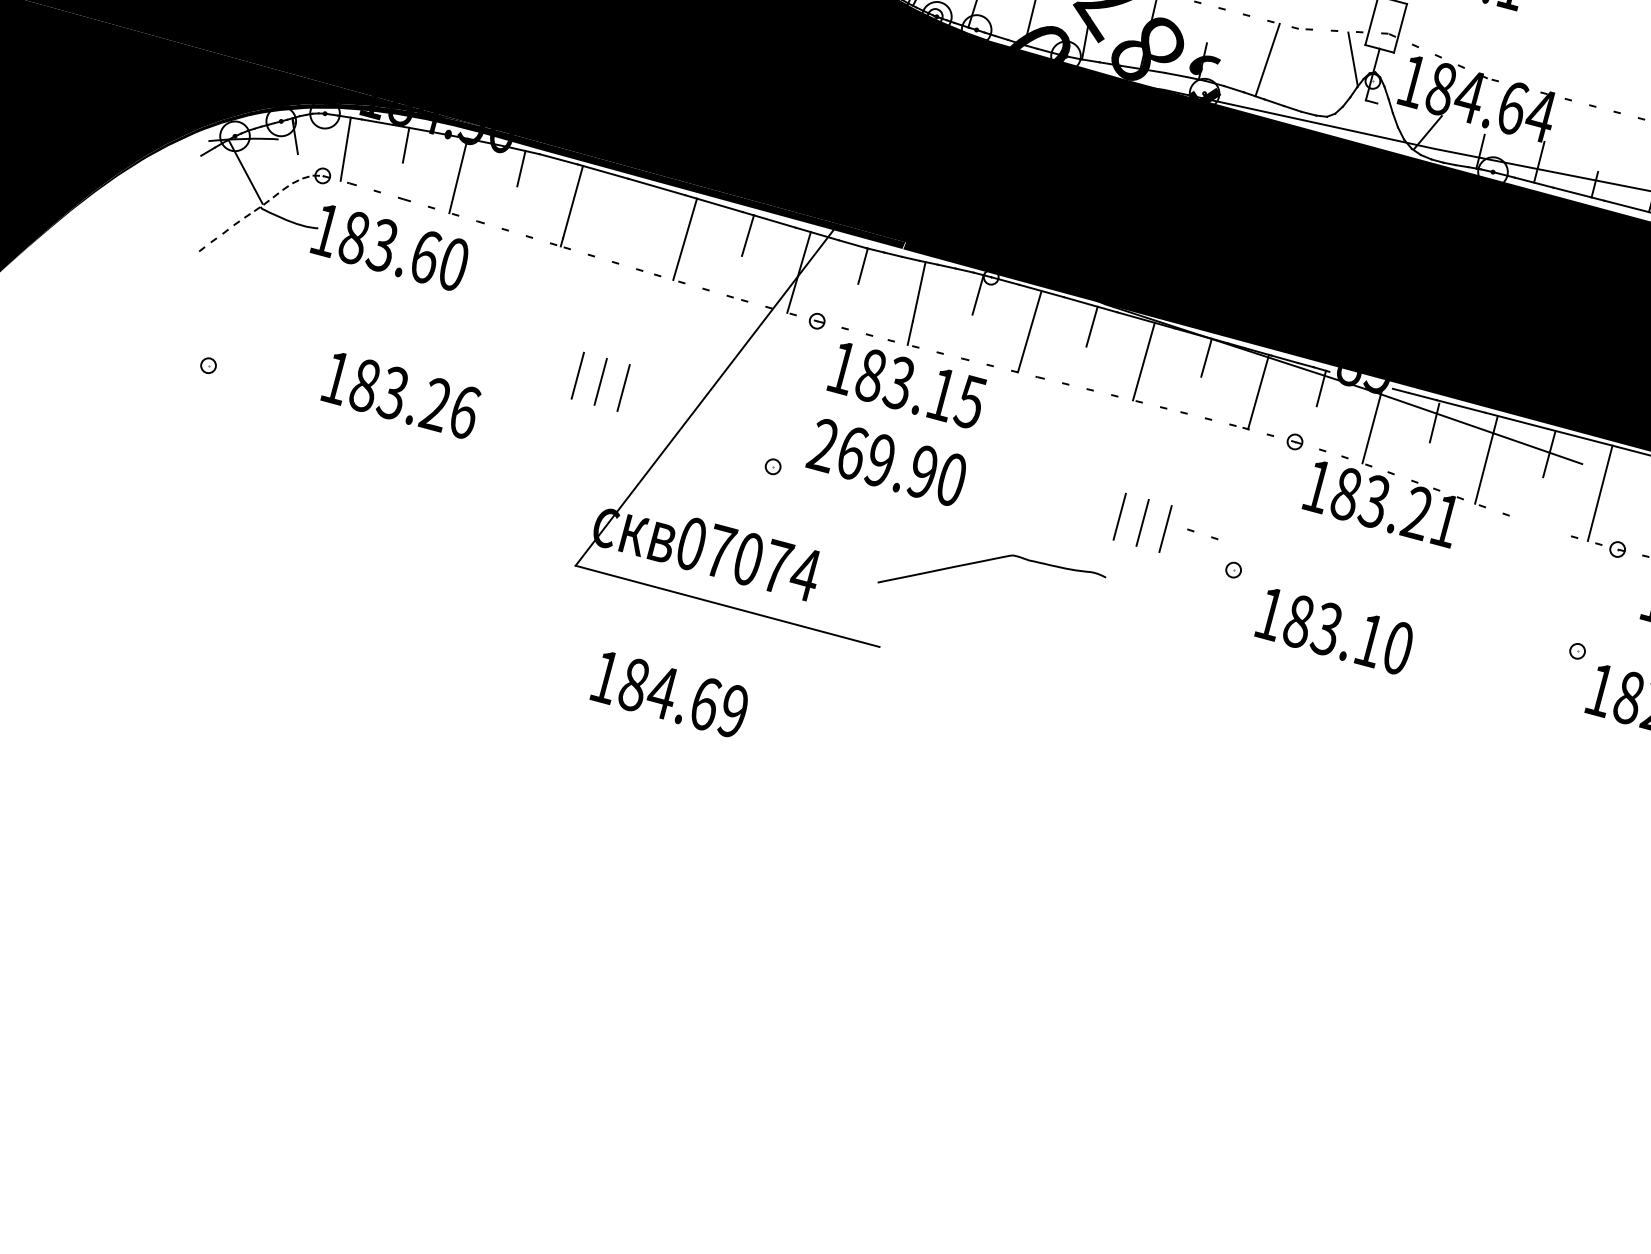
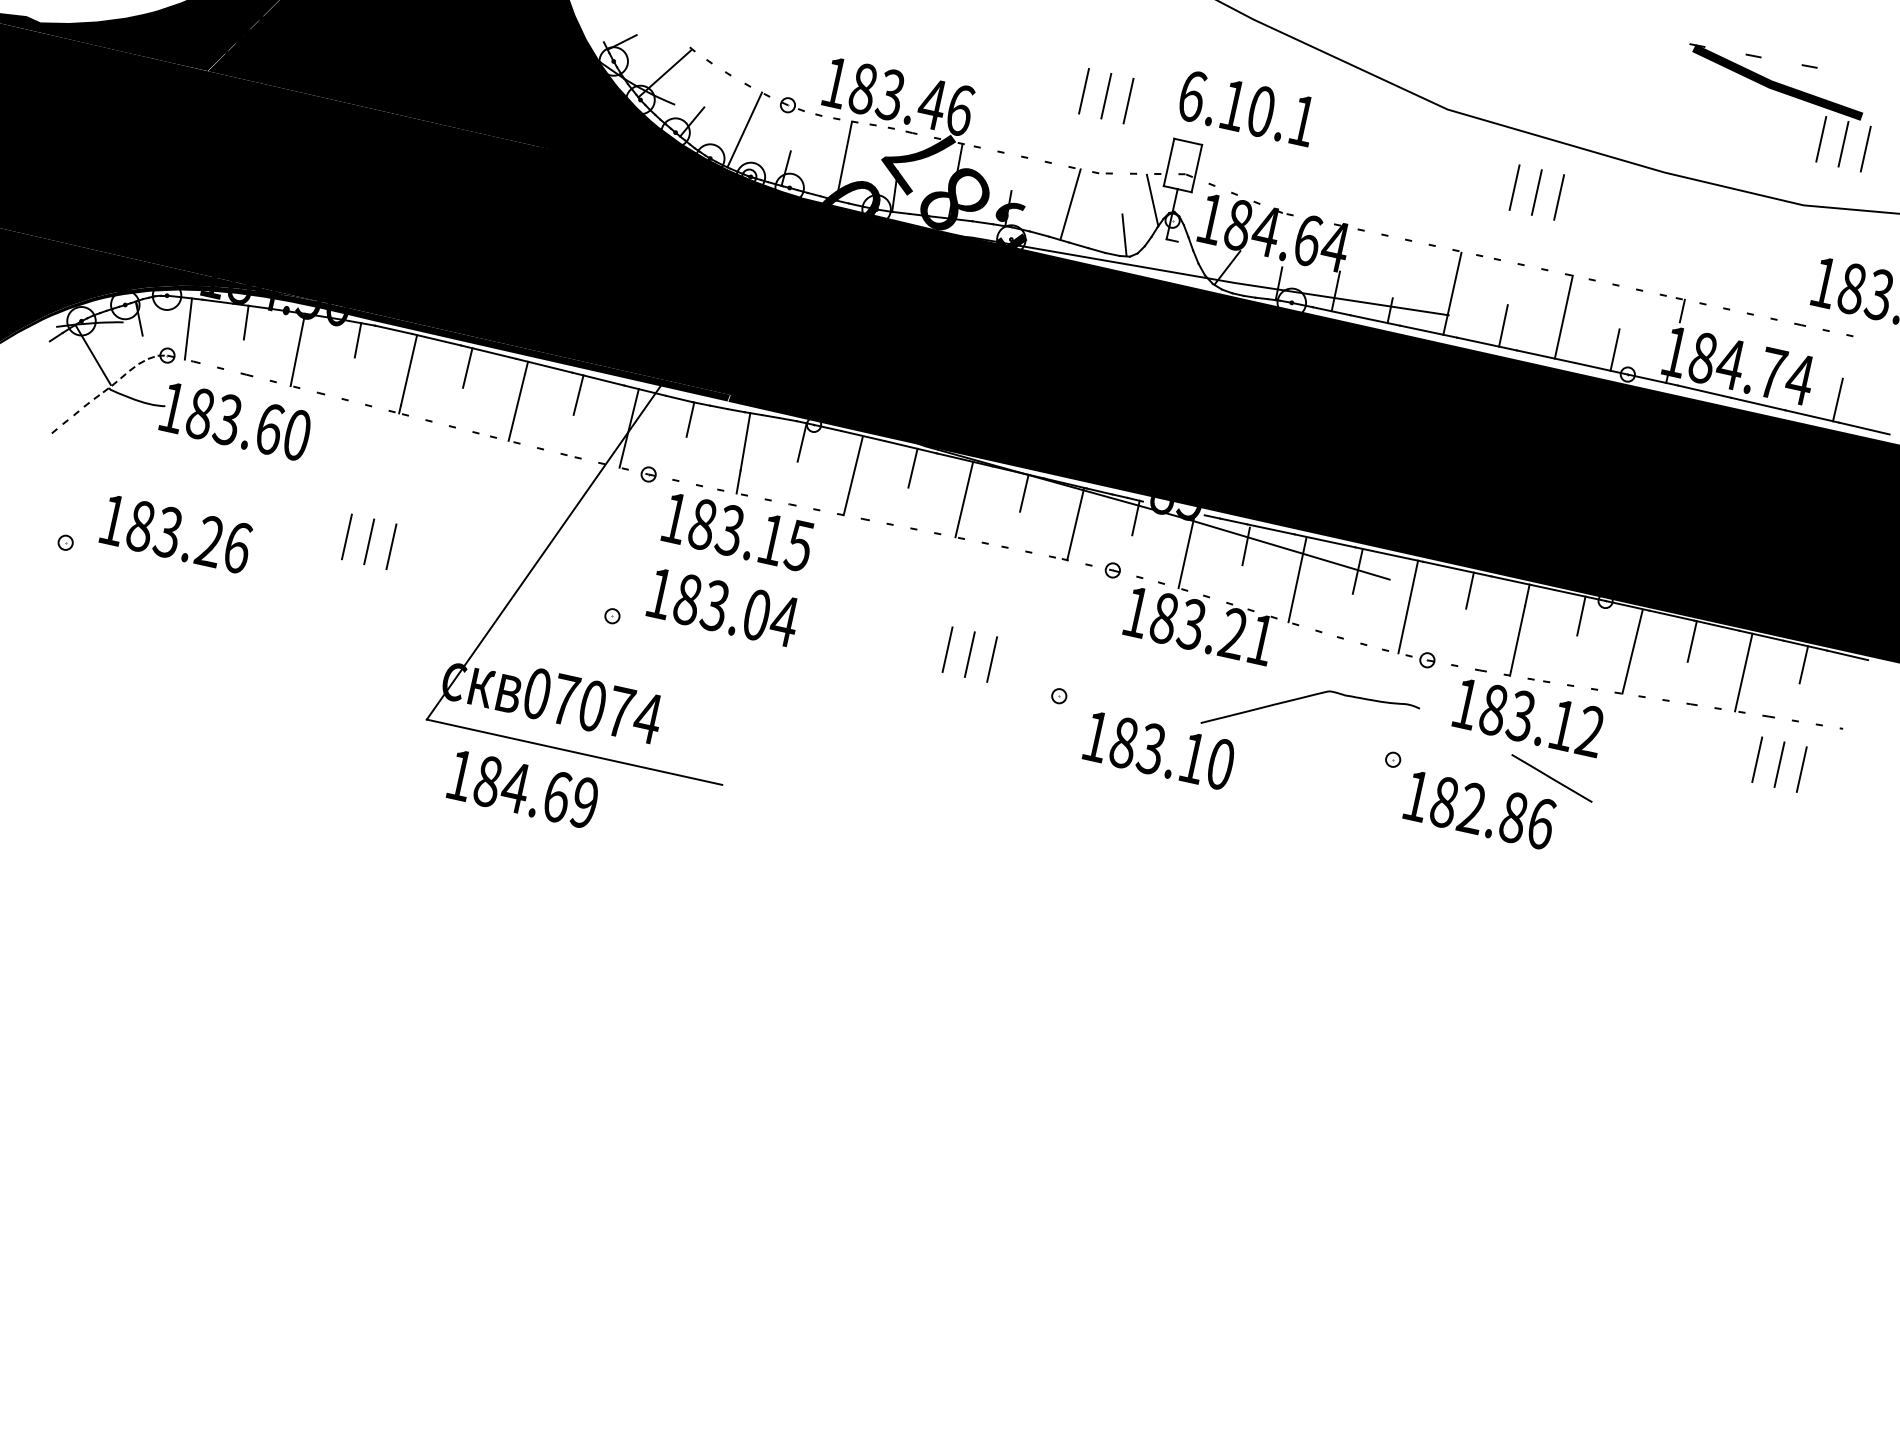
line: (1322, 94) -> (1124, 235), added
line: (633, 201) -> (467, 367), added
part: (601, 381) -> (369, 541), moved
text: (400, 395) -> (175, 534), moved
text: (885, 462) -> (720, 607), 269.90 -> 183.04
line: (1211, 536) -> (1360, 642), moved
curve: (990, 560) -> (1308, 697), moved
text: (668, 694) -> (521, 789), moved

